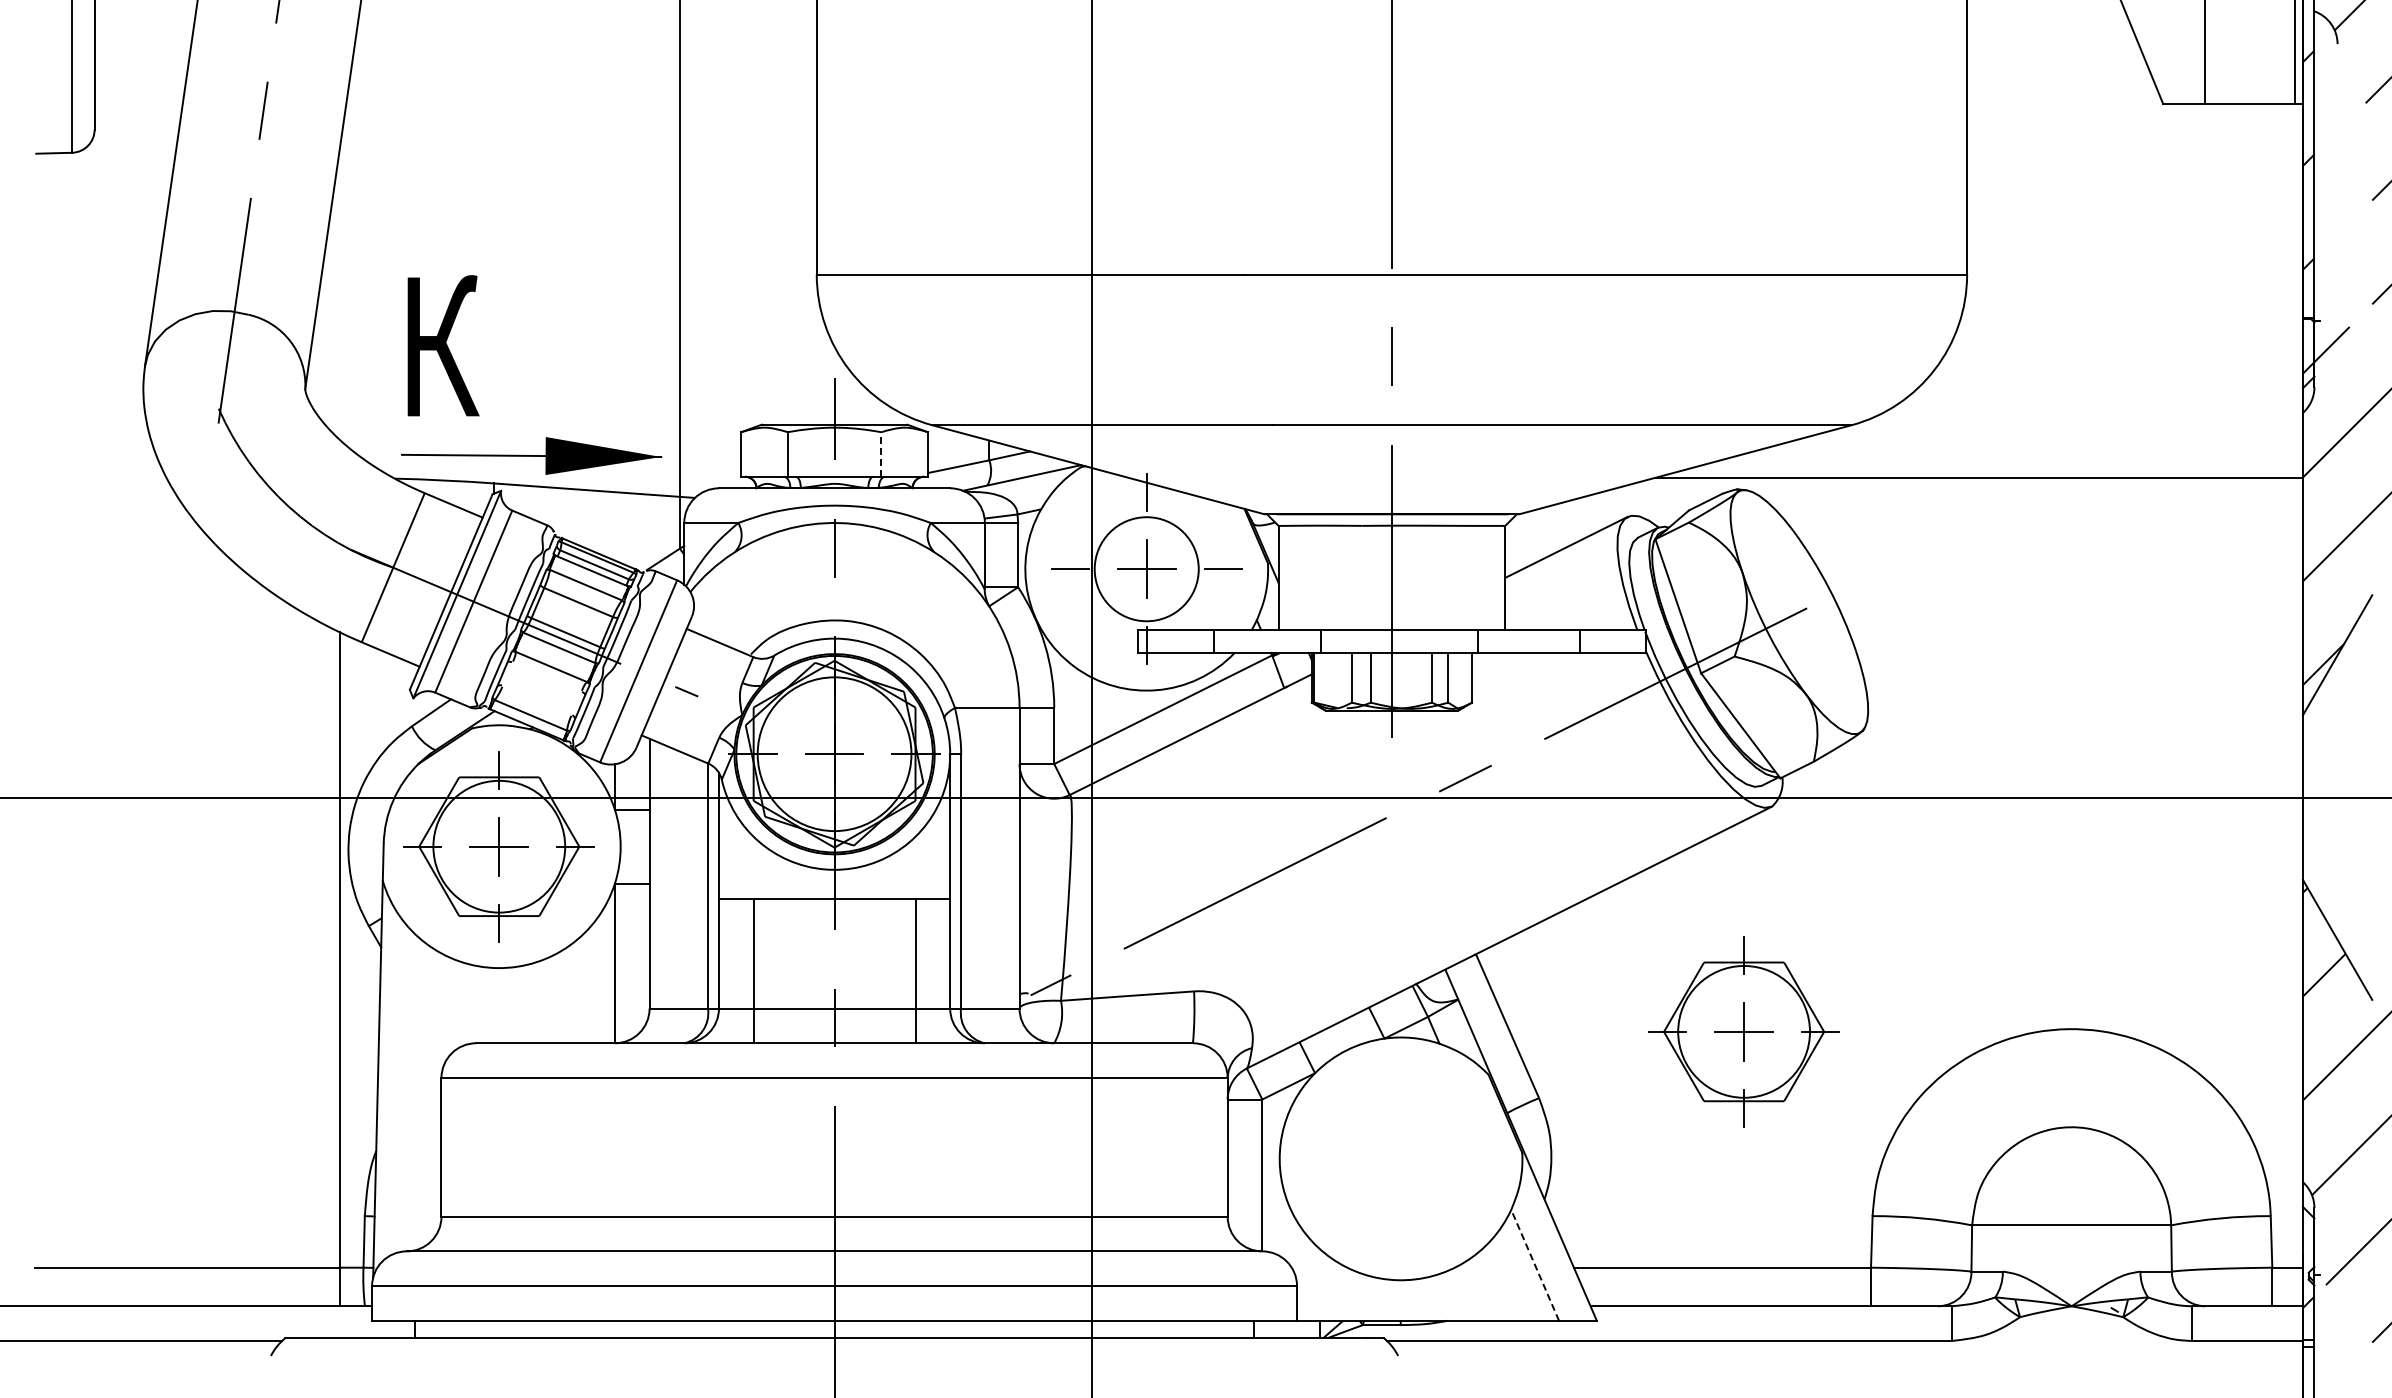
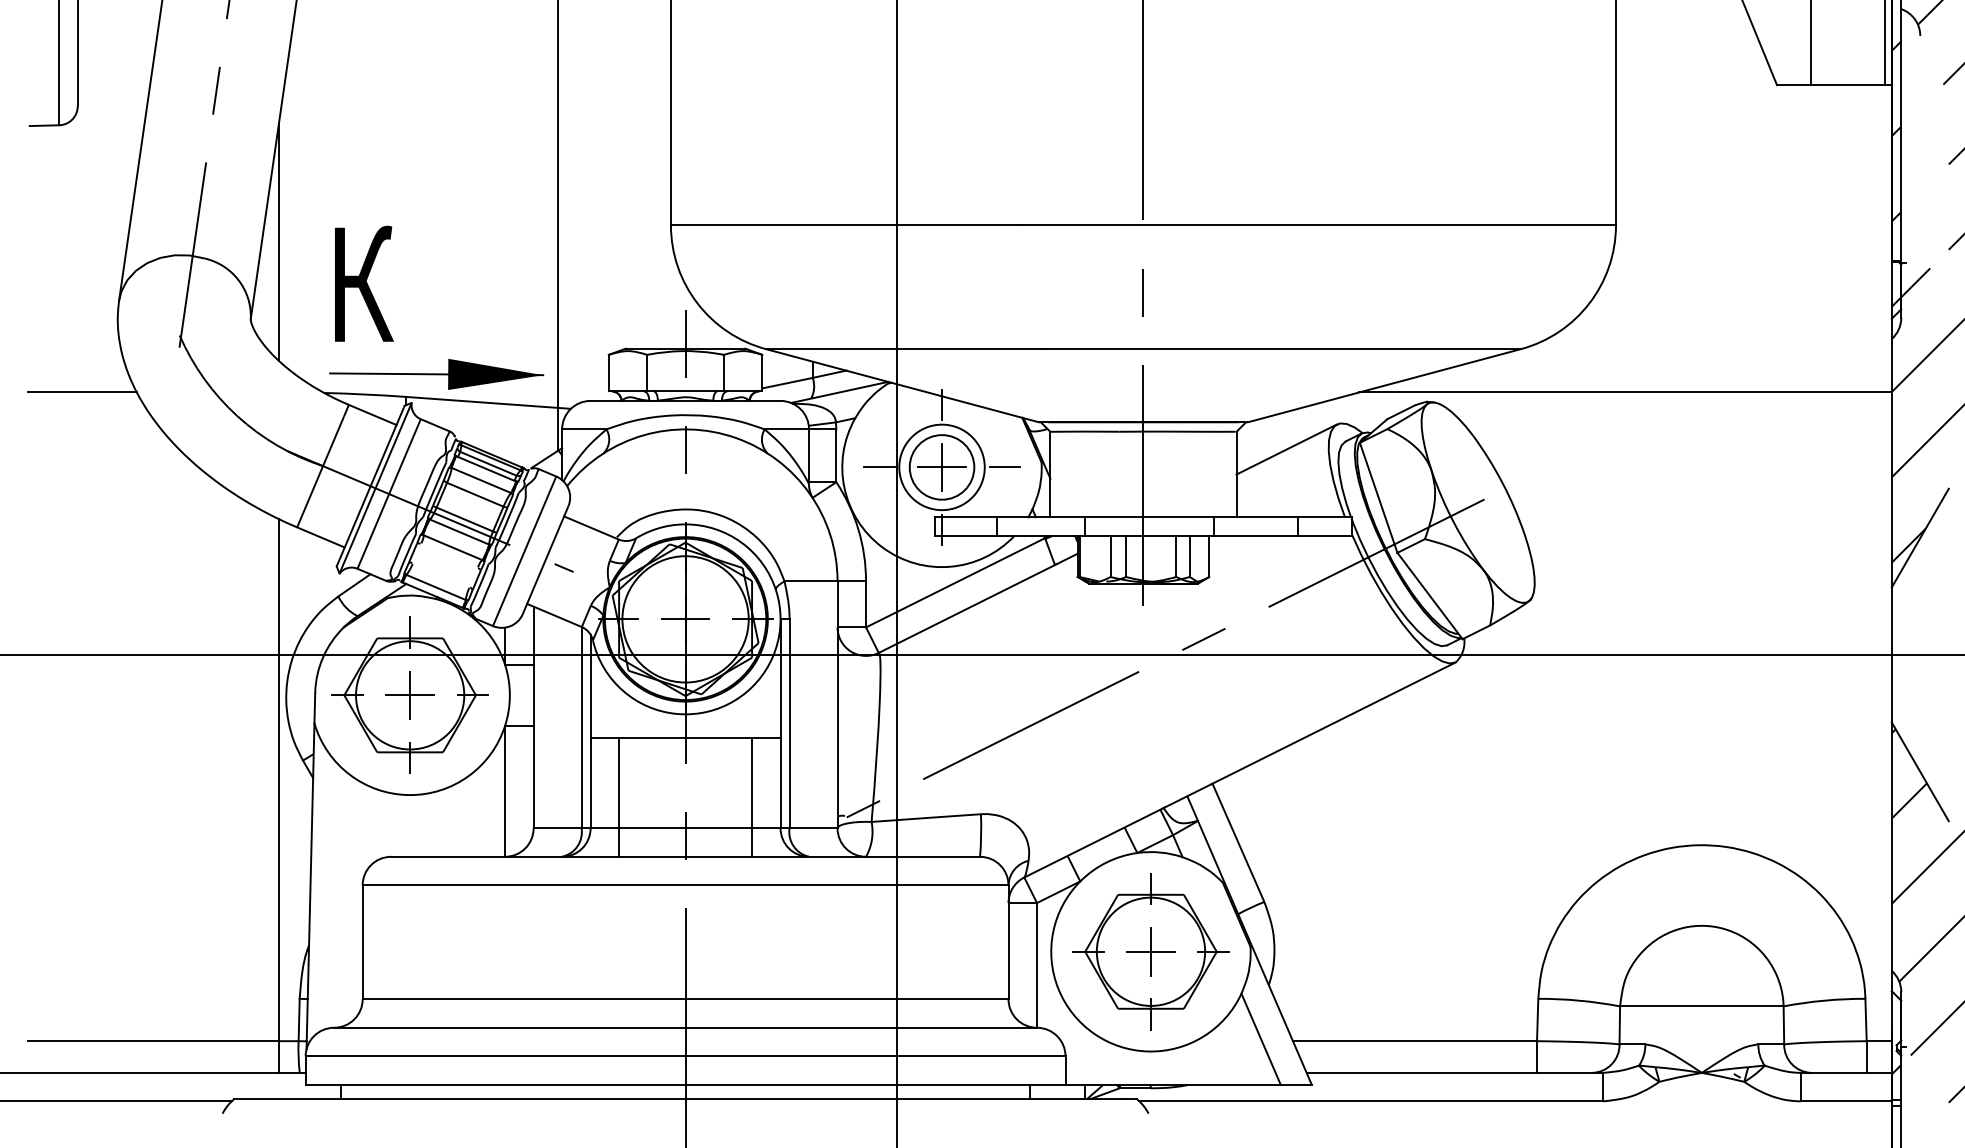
line: (339, 294) -> (278, 241), added
line: (881, 454) -> (724, 373), dashed -> solid
line: (100, 477) -> (82, 392), added
circle: (1146, 569) -> (941, 467), added
part: (1743, 1031) -> (1150, 951), moved
line: (1534, 1264) -> (1260, 1038), dashed -> solid

